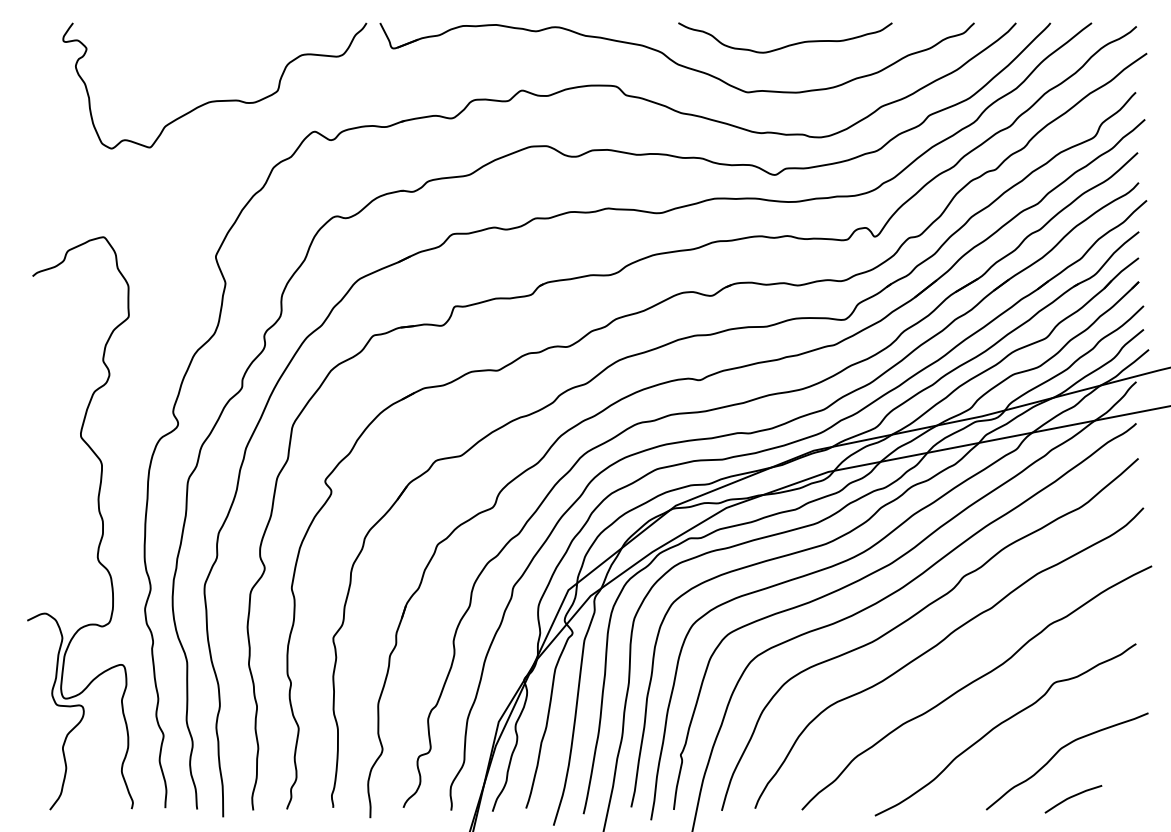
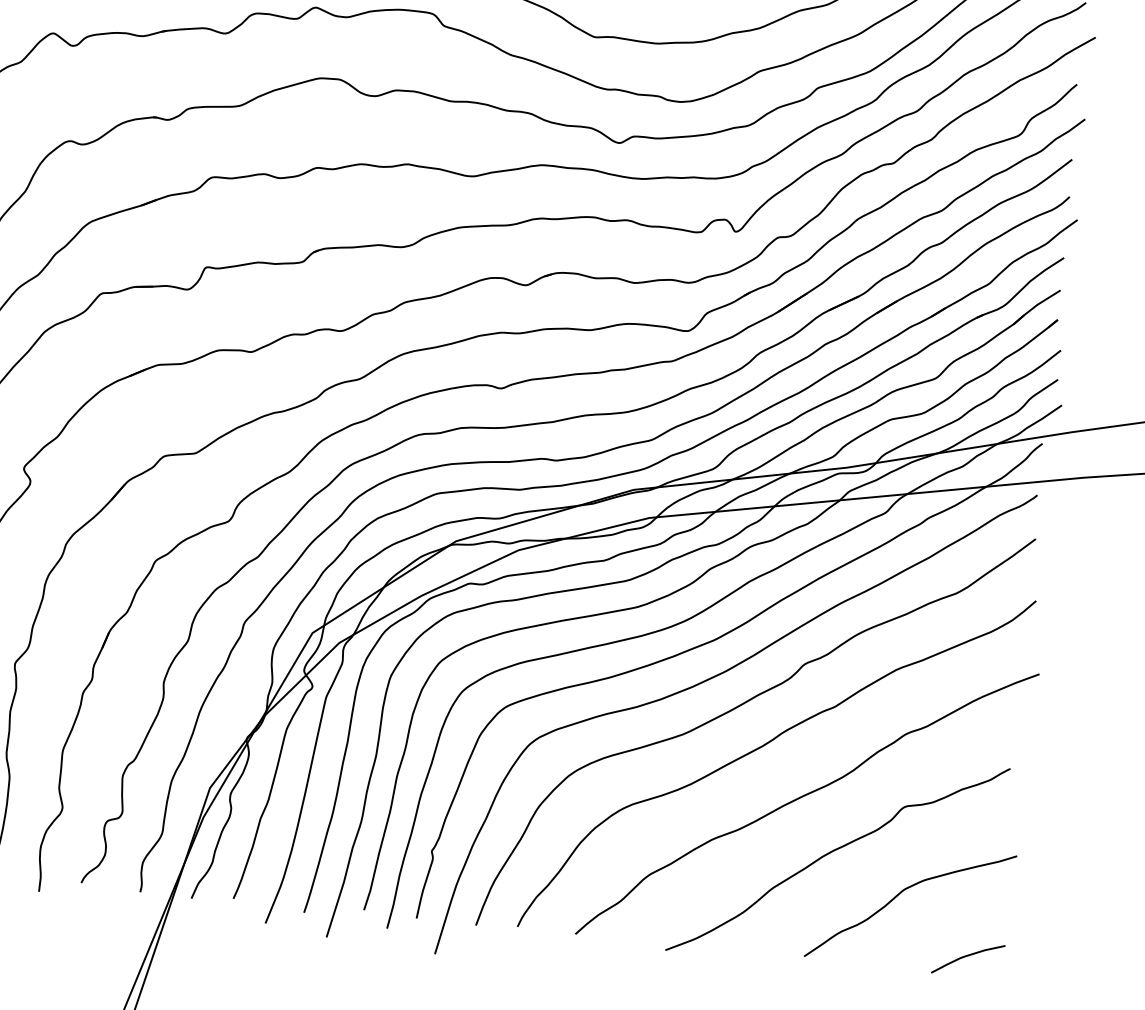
curve: (1073, 797) -> (968, 957), moved

